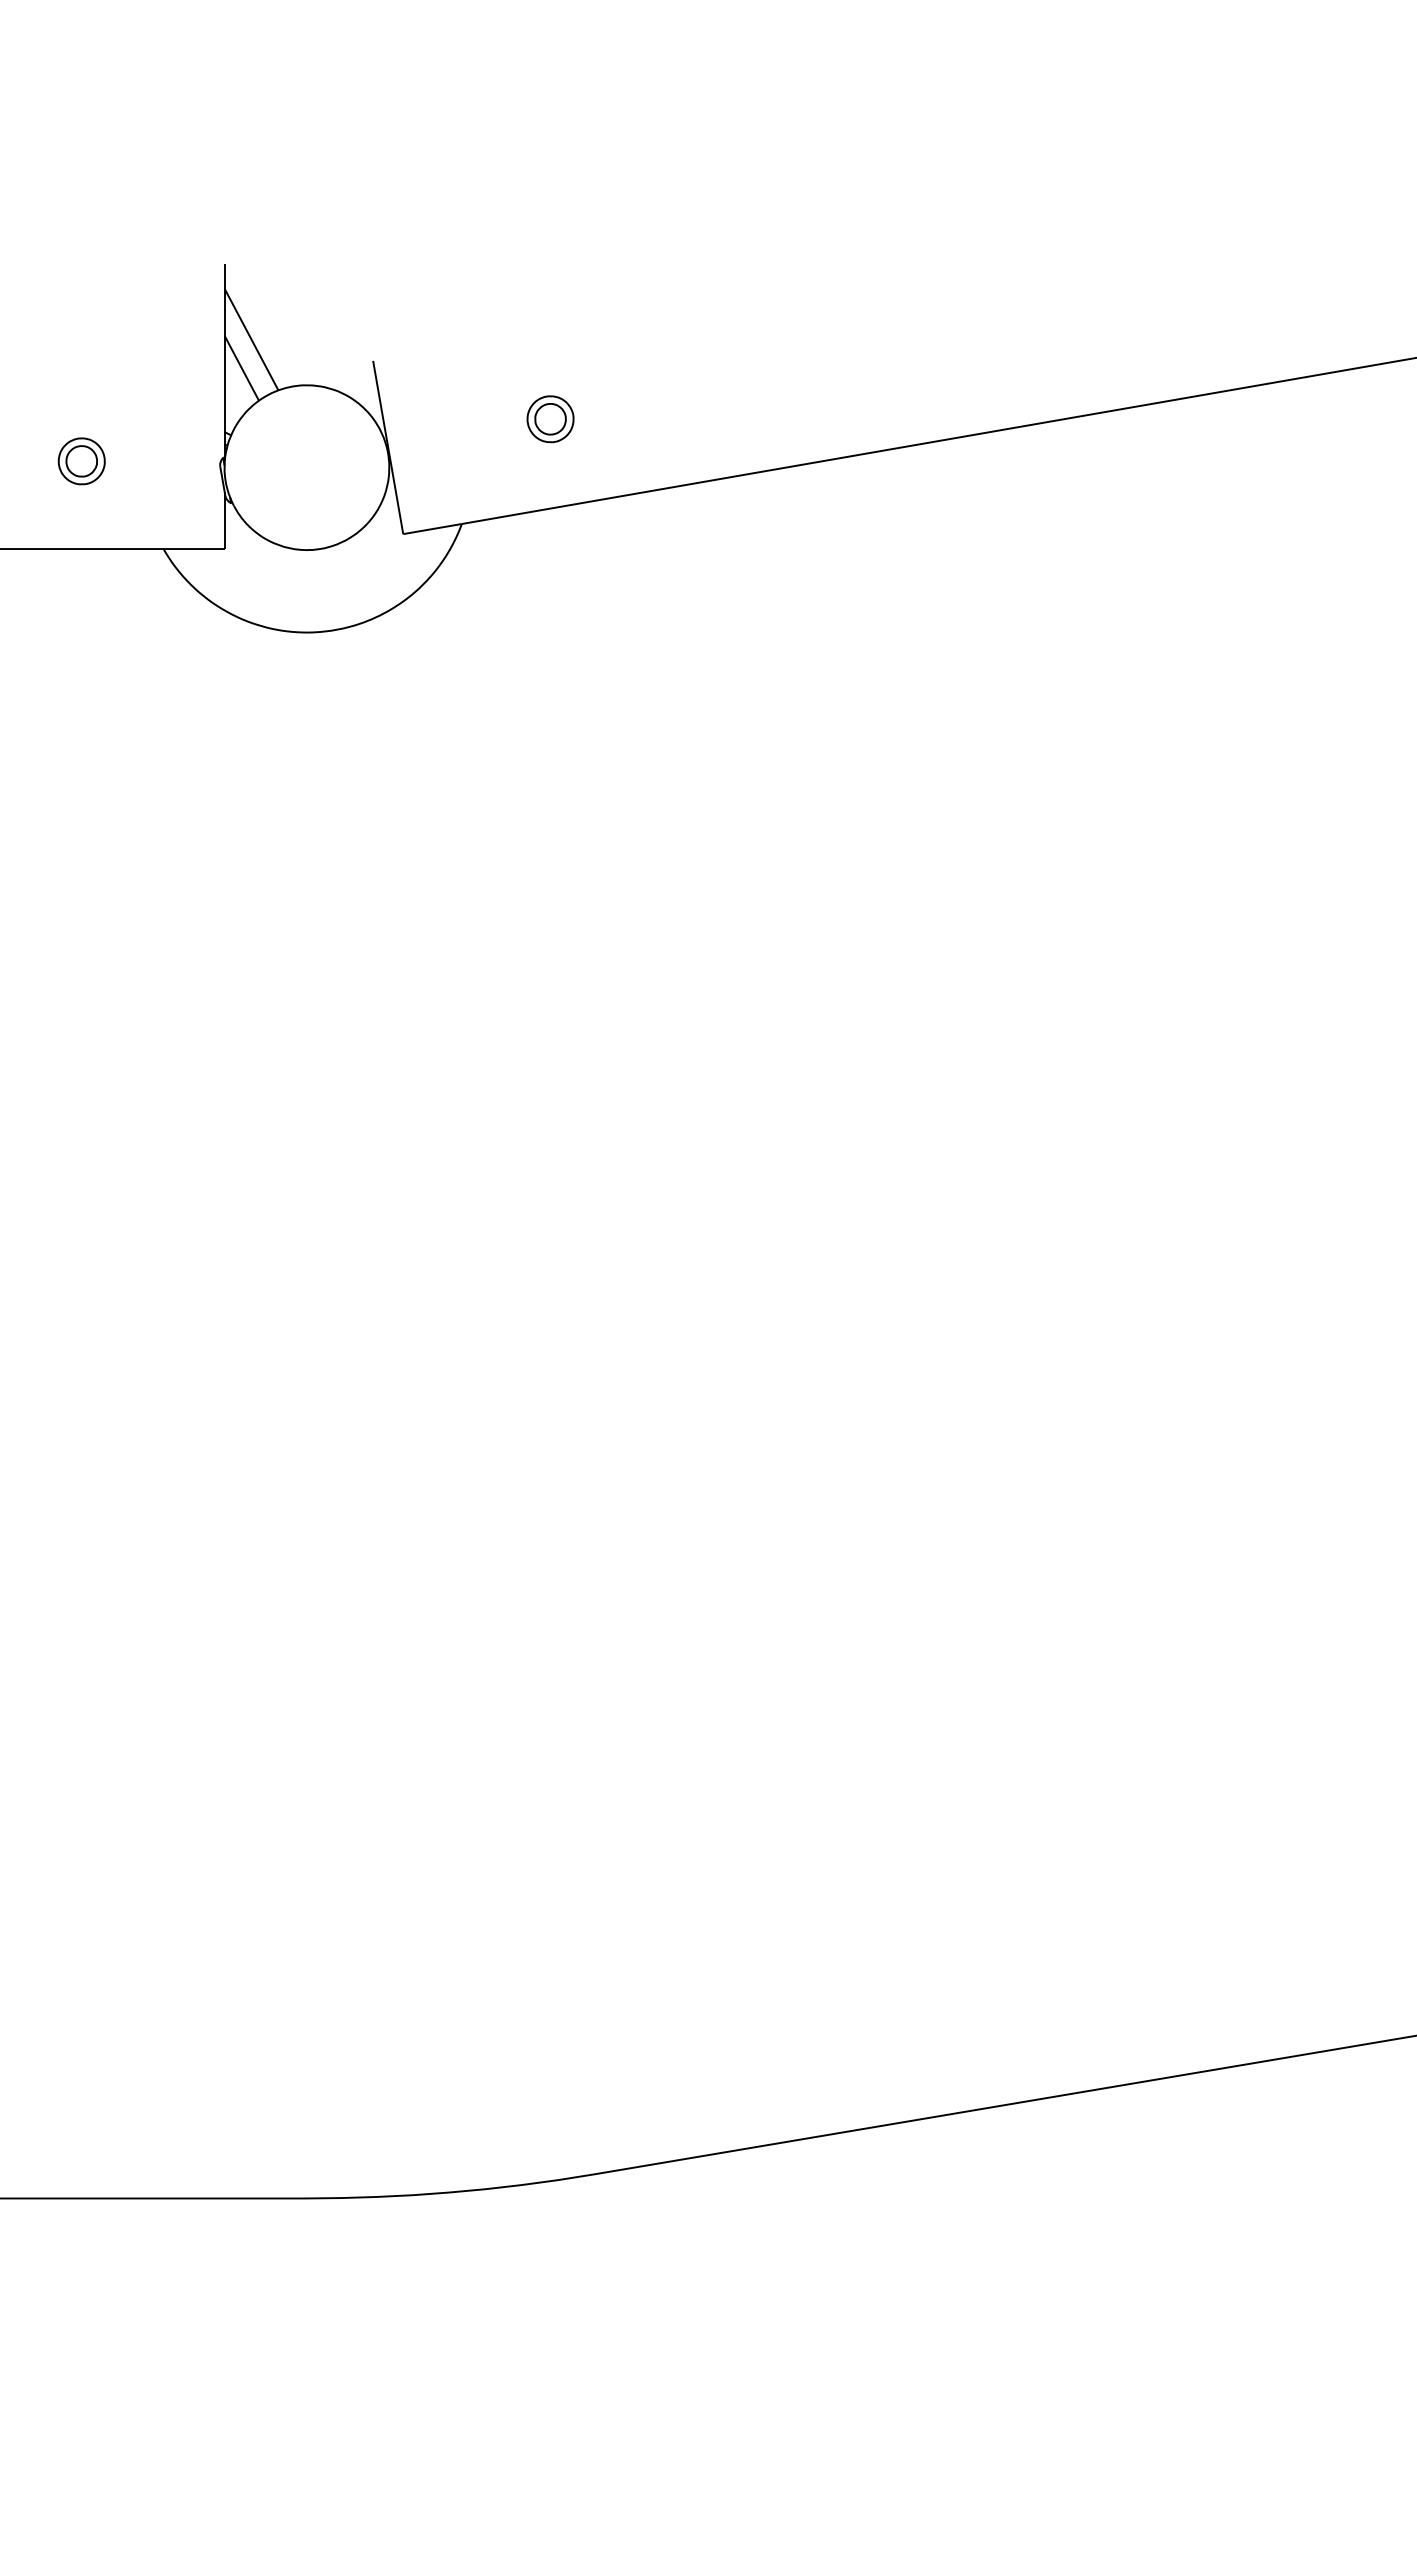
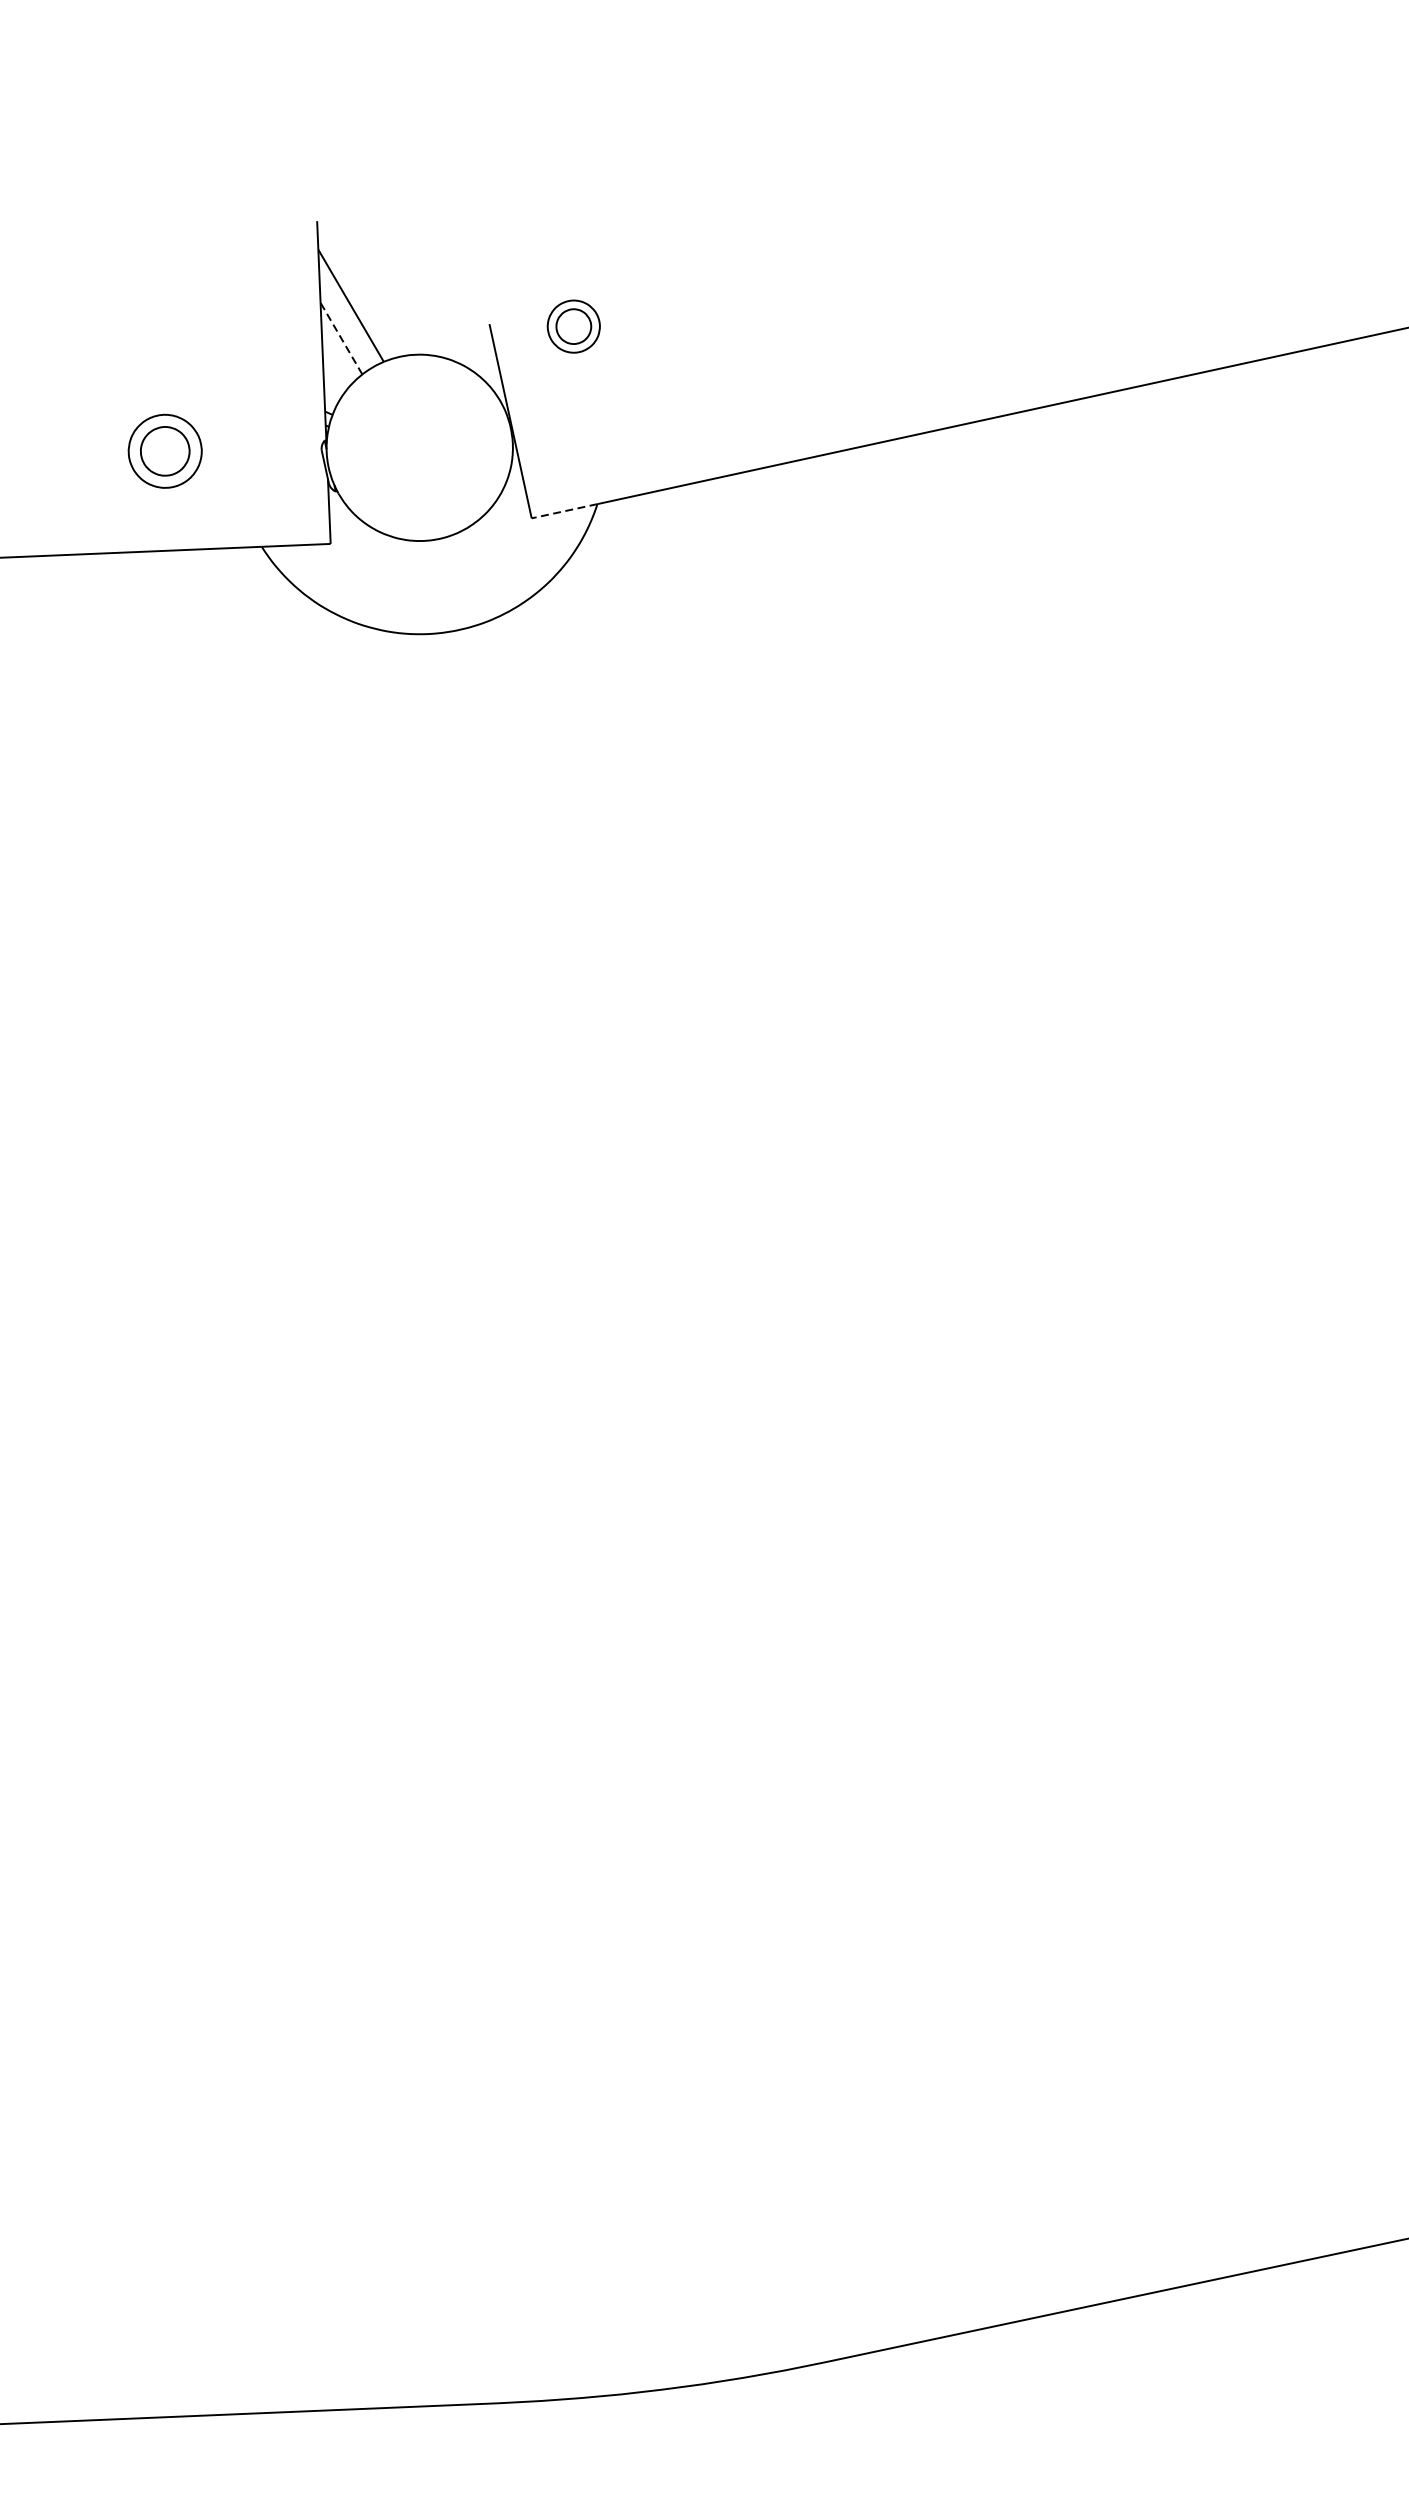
line: (241, 368) -> (341, 338), solid -> dashed
part: (550, 419) -> (573, 326), moved
part: (81, 461) -> (164, 451), size x1.4
line: (432, 529) -> (564, 511), solid -> dashed

